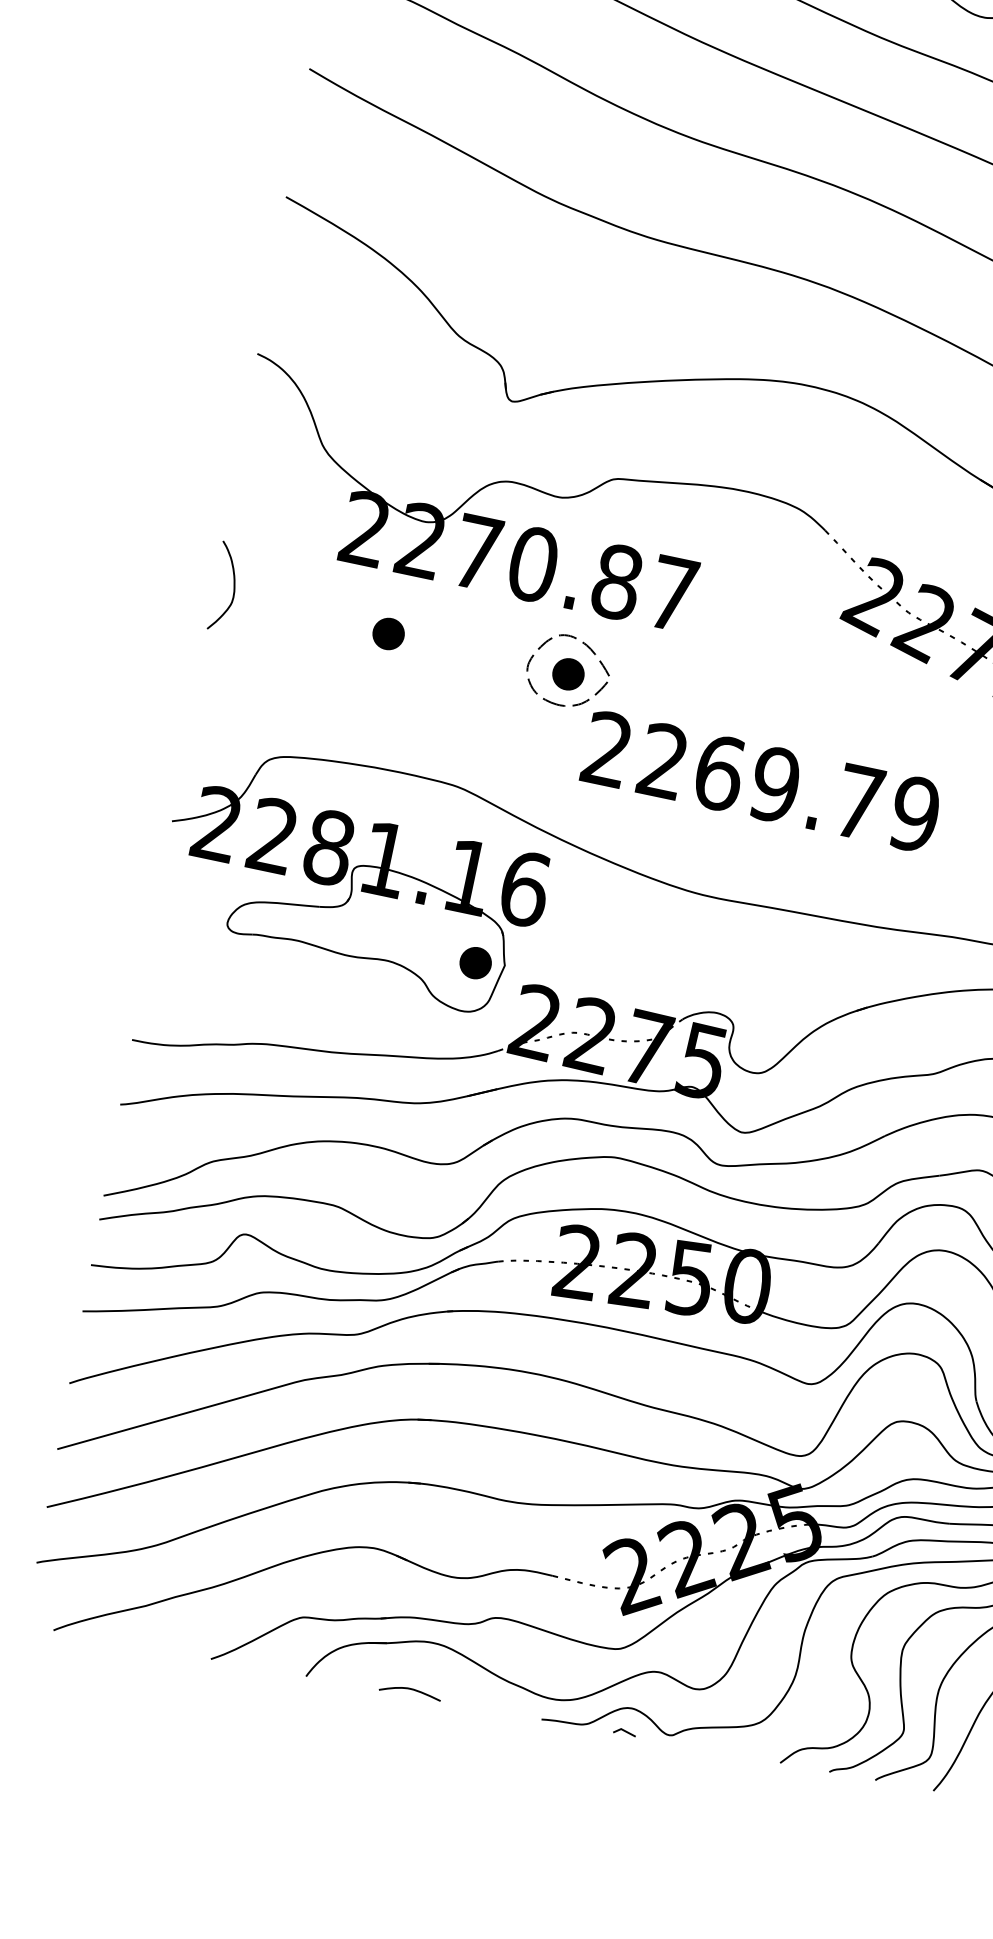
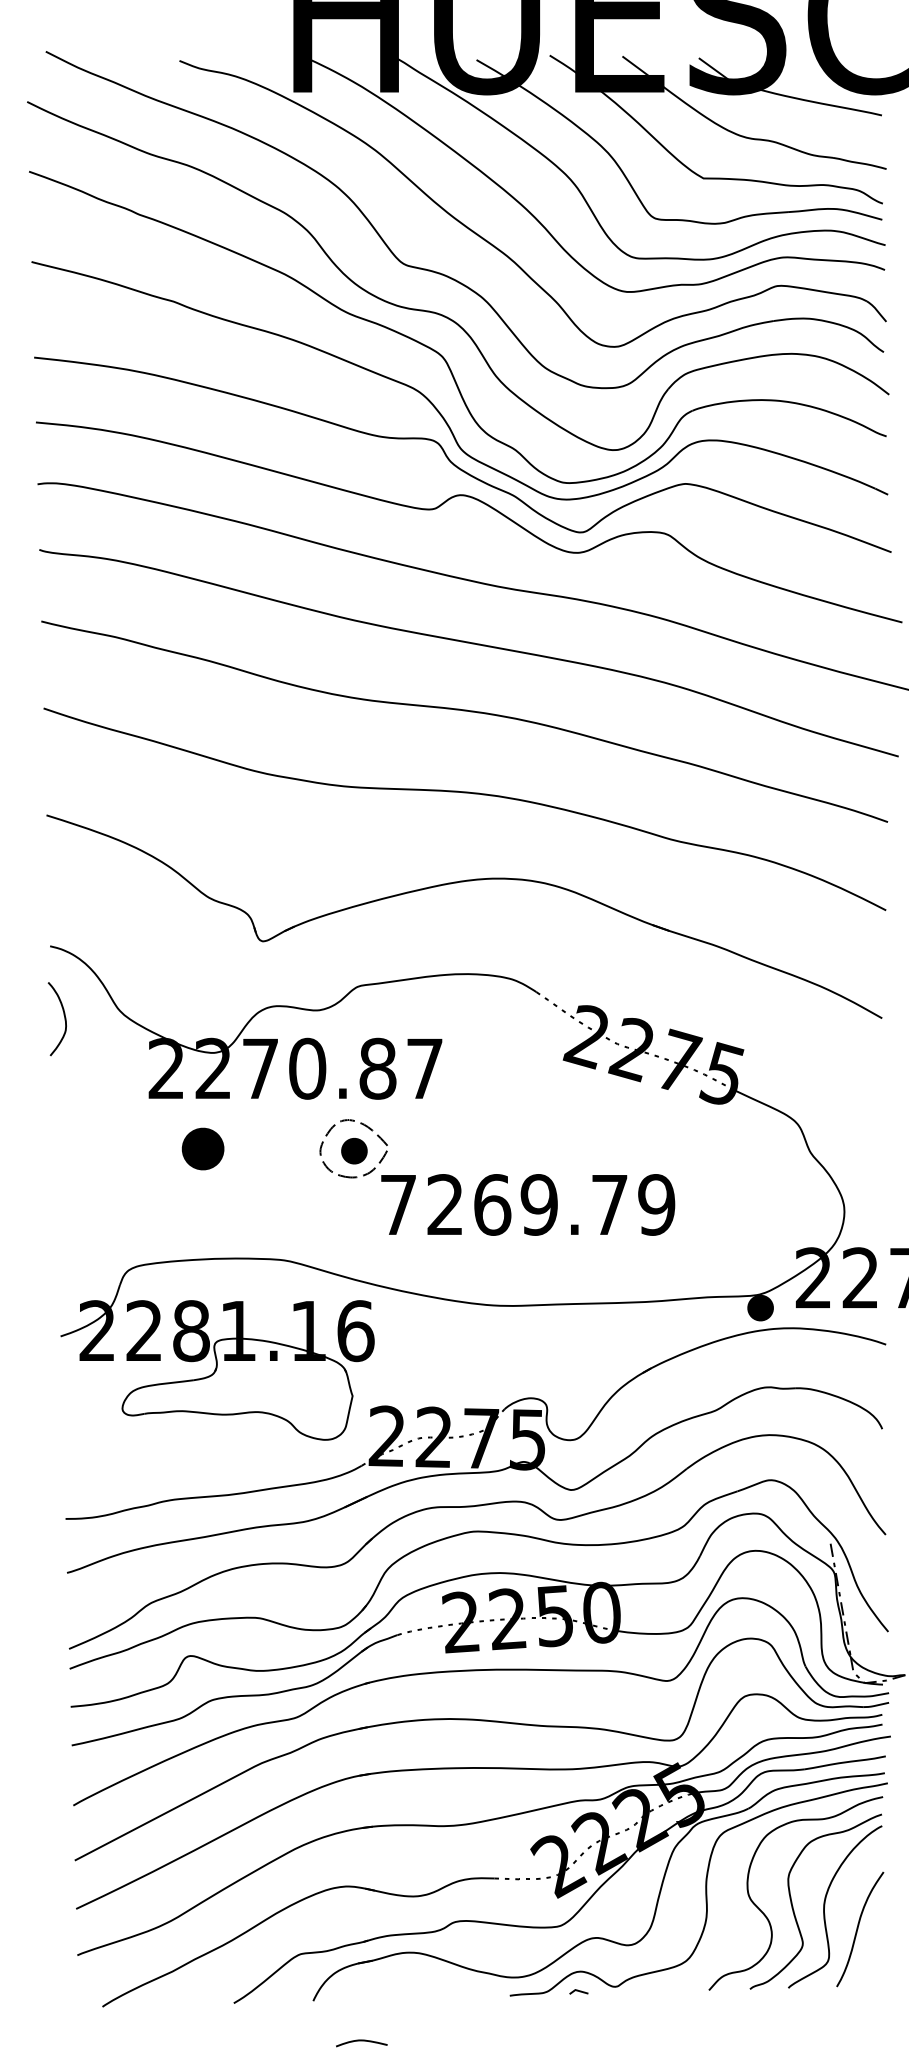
curve: (233, 589) -> (64, 1019), moved
part: (387, 634) -> (202, 1149), size x1.6
text: (606, 748) -> (397, 1204), 2269.79 -> 7269.79
part: (475, 962) -> (328, 1398), removed
curve: (410, 1690) -> (361, 2041), moved

